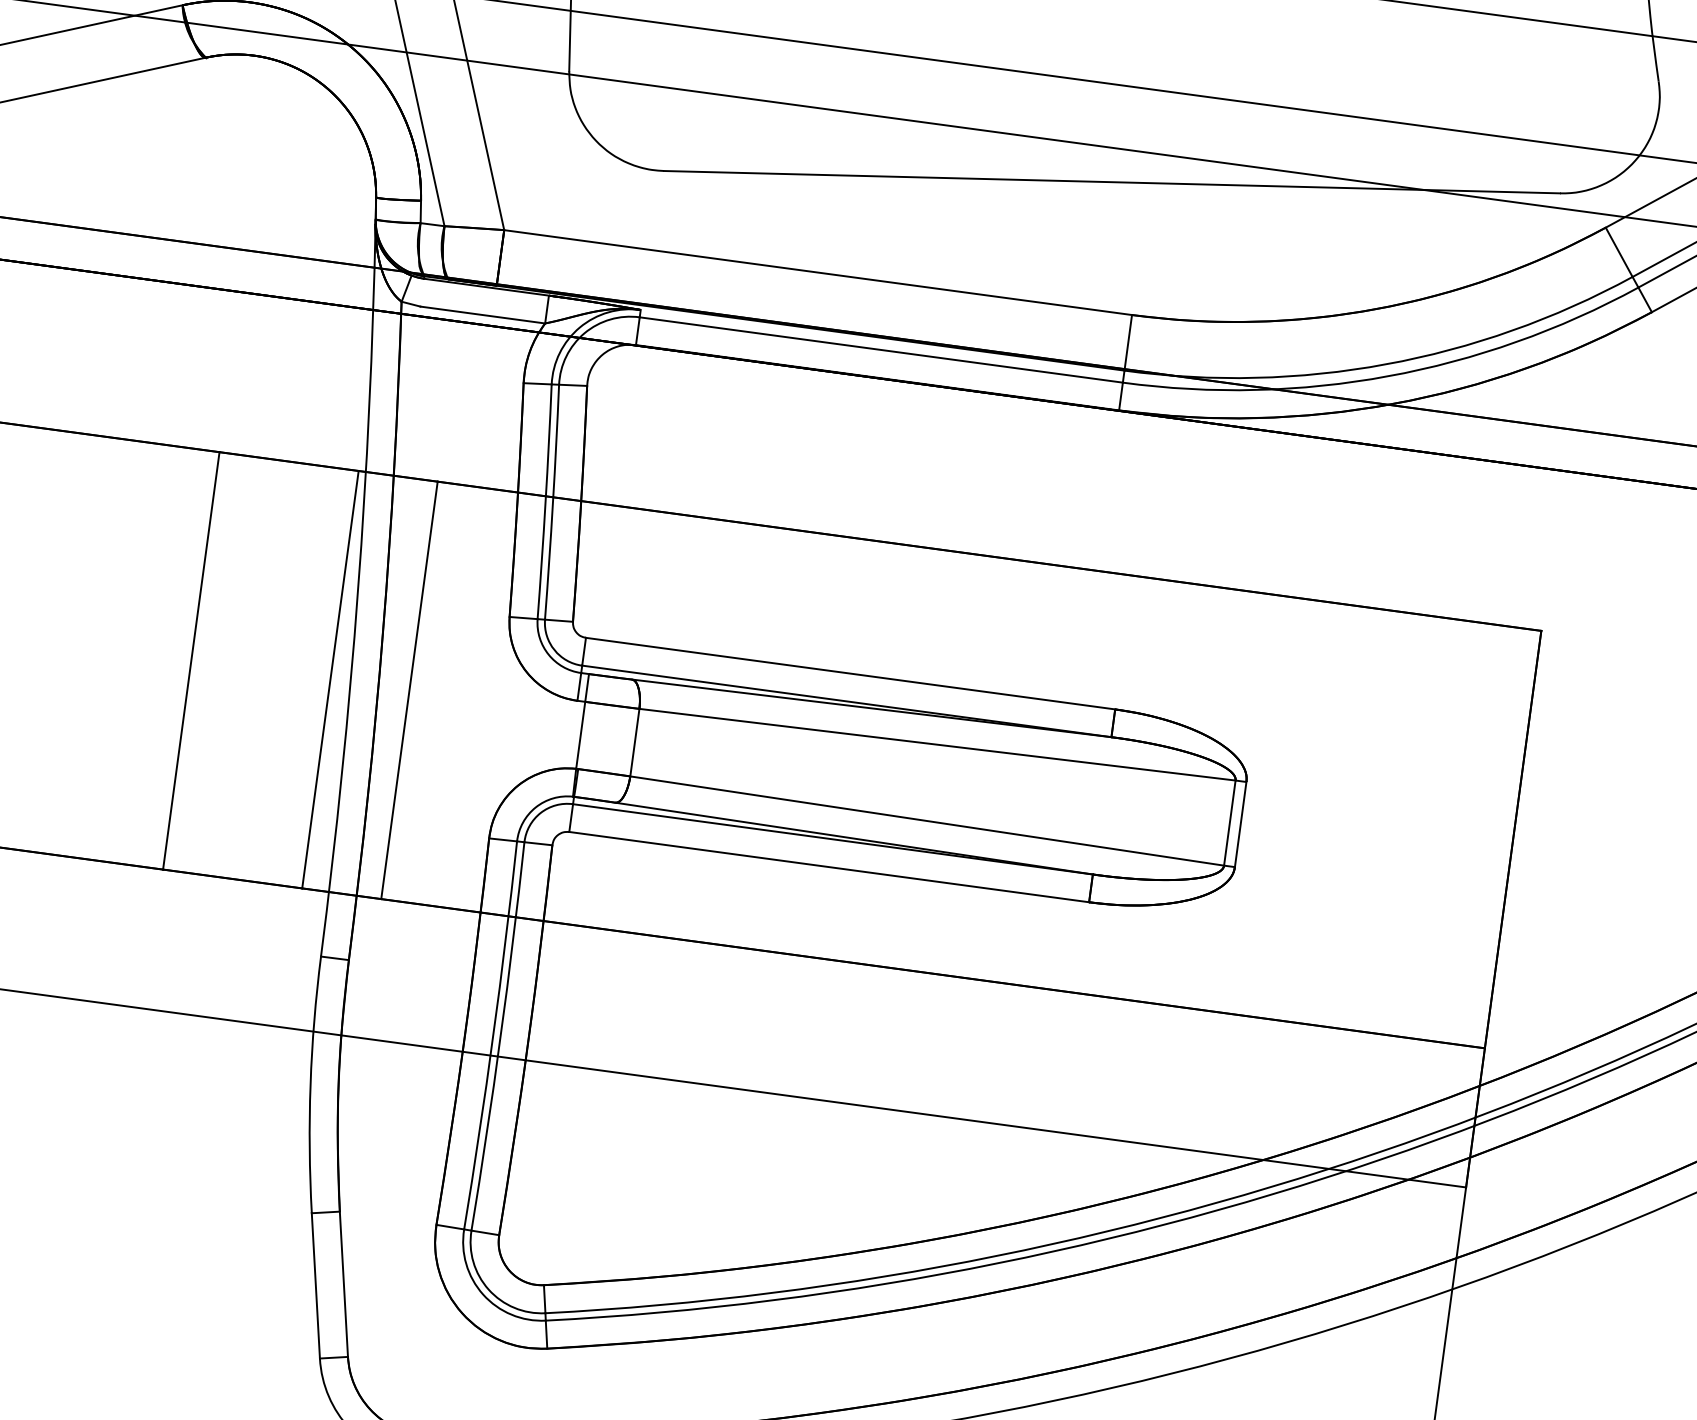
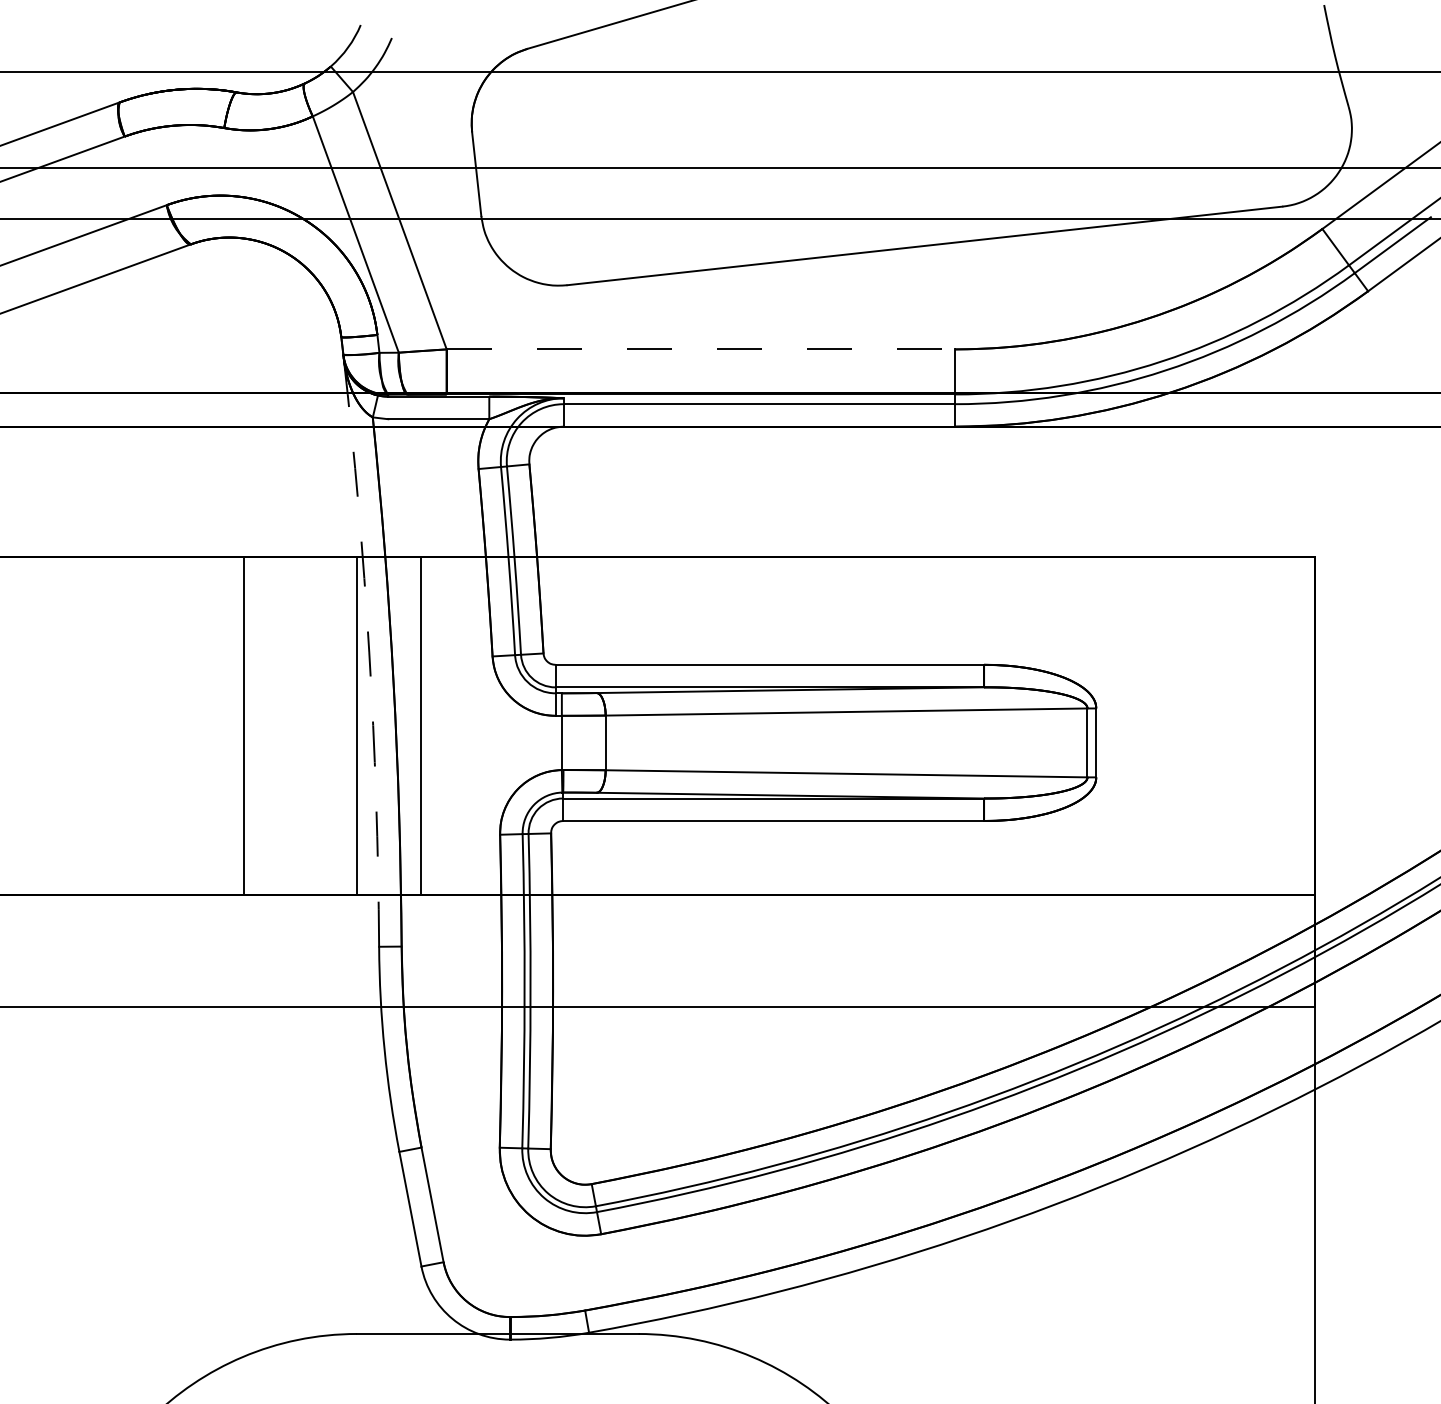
line: (818, 272) -> (701, 349), solid -> dashed
arc: (358, 591) -> (369, 652), solid -> dashed

